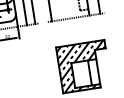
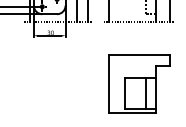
hatch: (83, 66) -> (138, 84), removed

